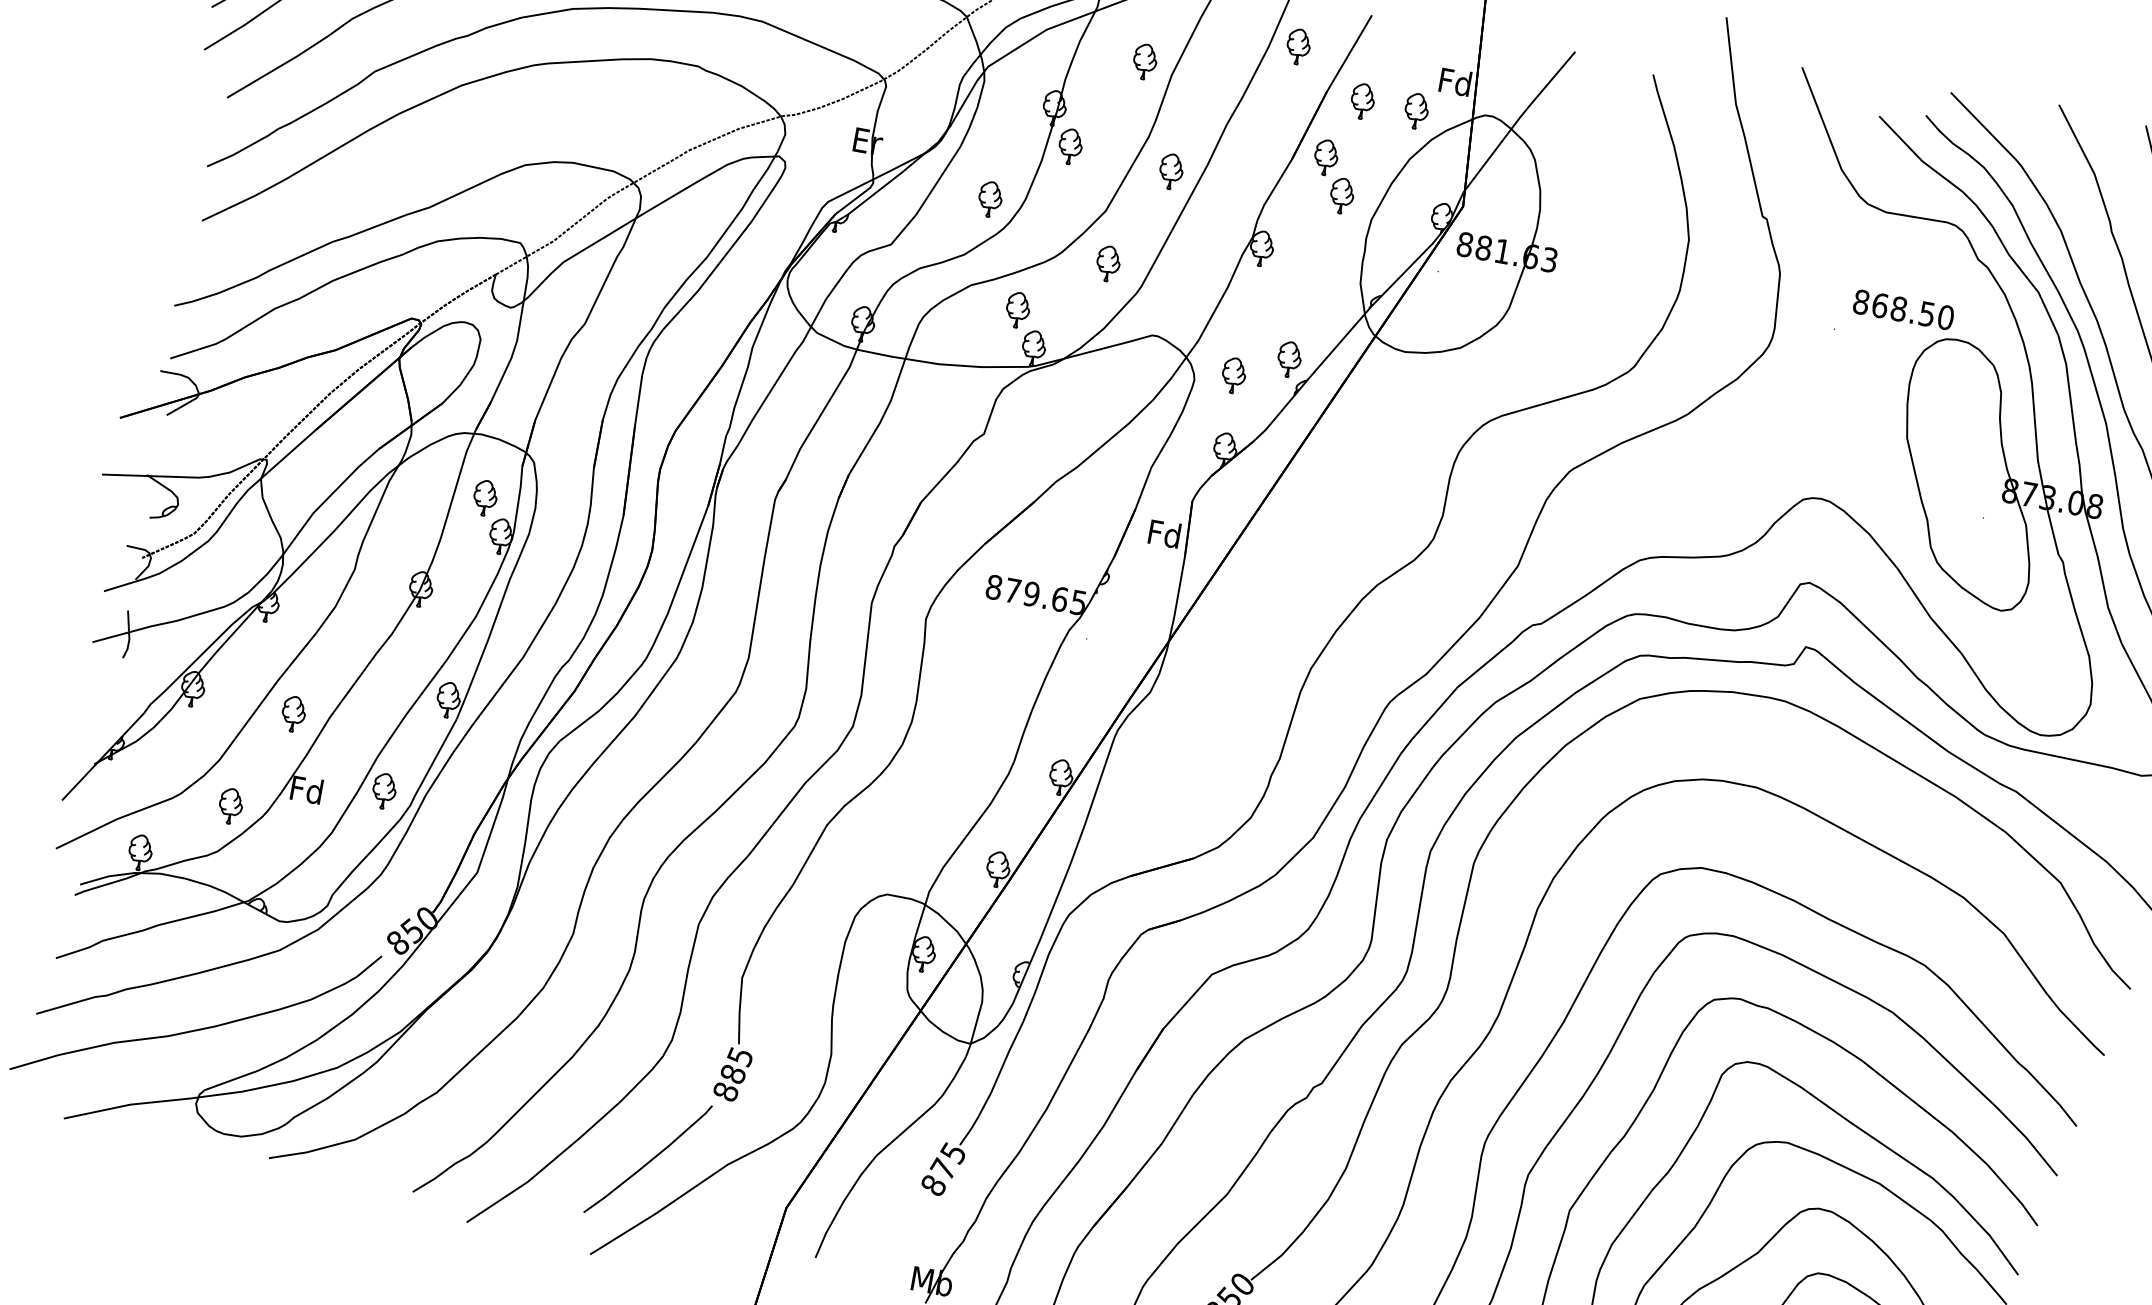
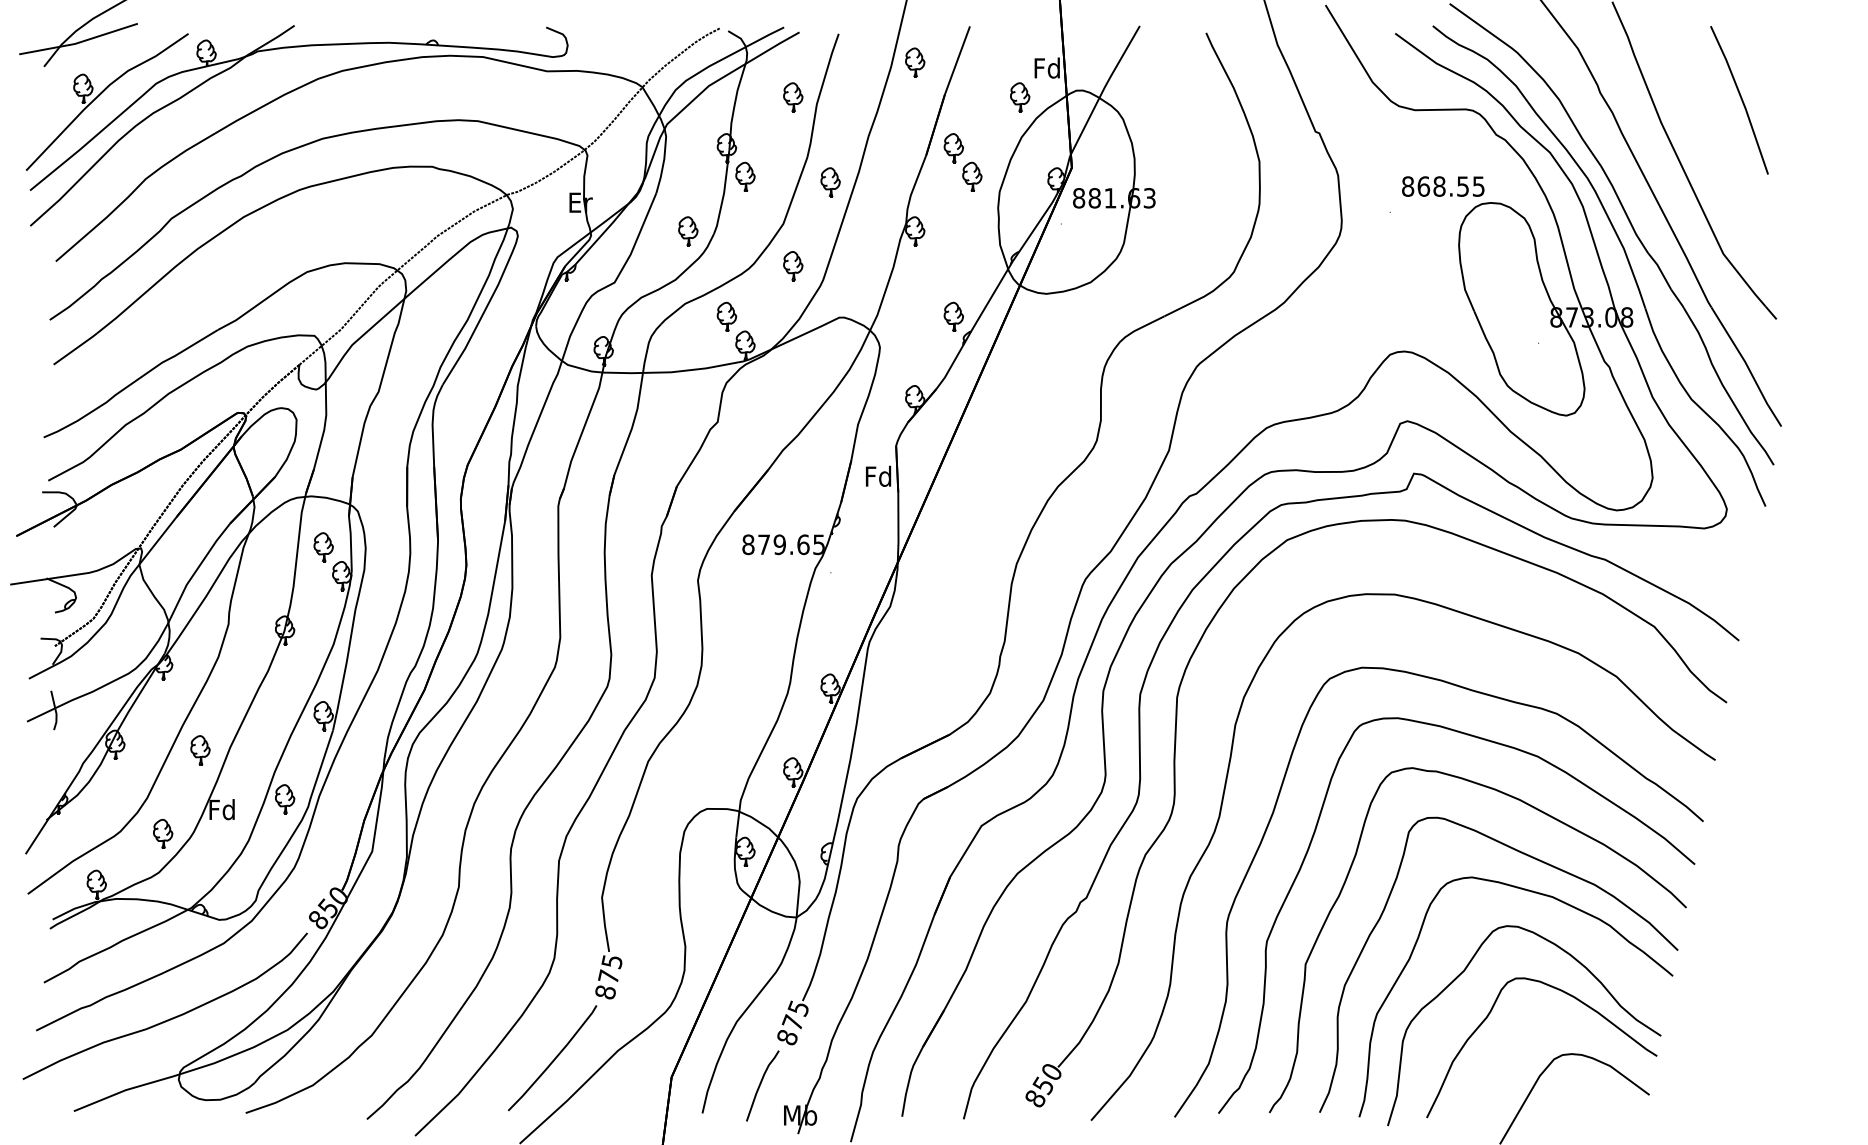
part: (1363, 101) -> (975, 97), removed
text: (1945, 317) -> (1478, 186), 868.50 -> 868.55
part: (1234, 376) -> (911, 338), removed
text: (732, 1073) -> (608, 976), 885 -> 875
curve: (892, 1236) -> (761, 1084), added

